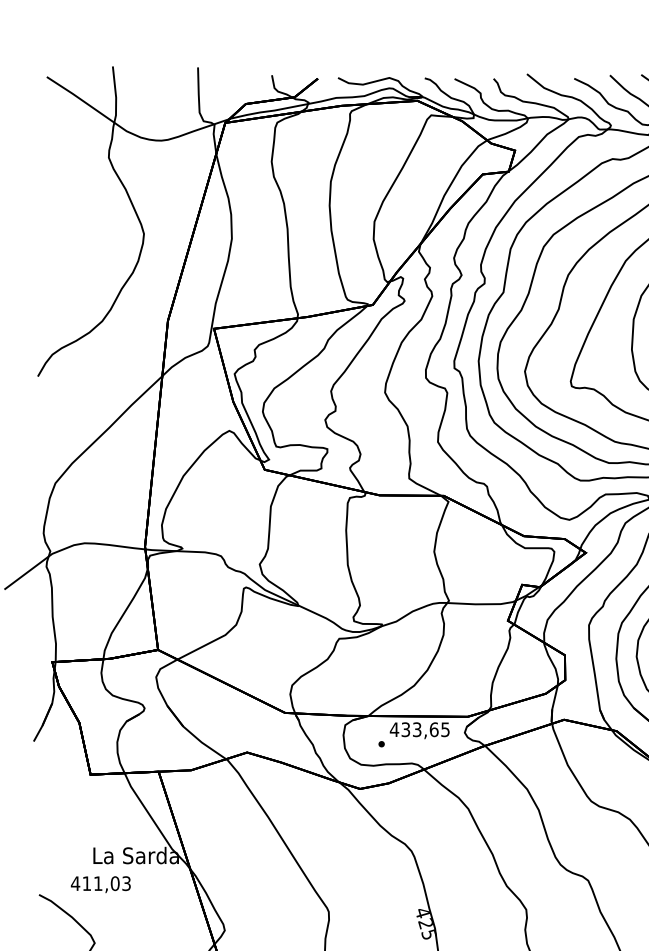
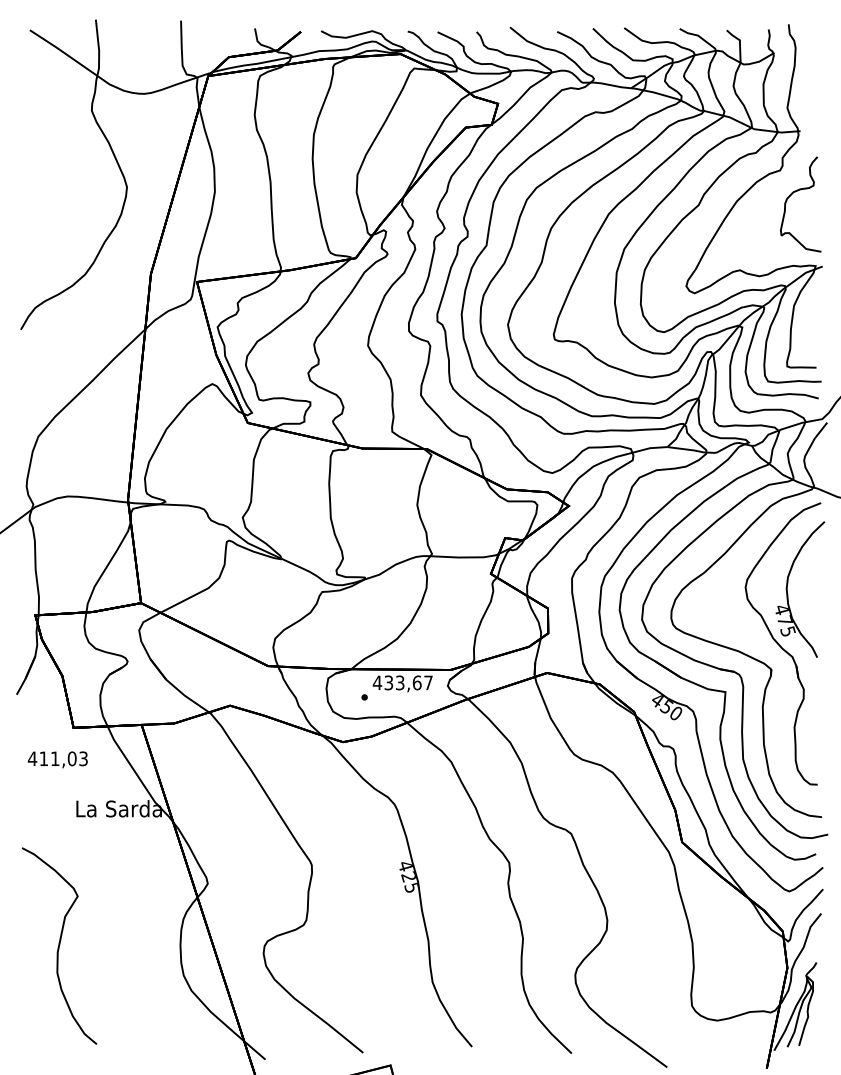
text: (445, 729) -> (428, 682), 433,65 -> 433,67
text: (100, 884) -> (57, 759), moved

